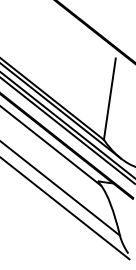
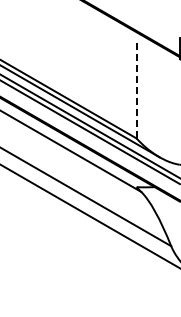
line: (109, 99) -> (136, 90), solid -> dashed

